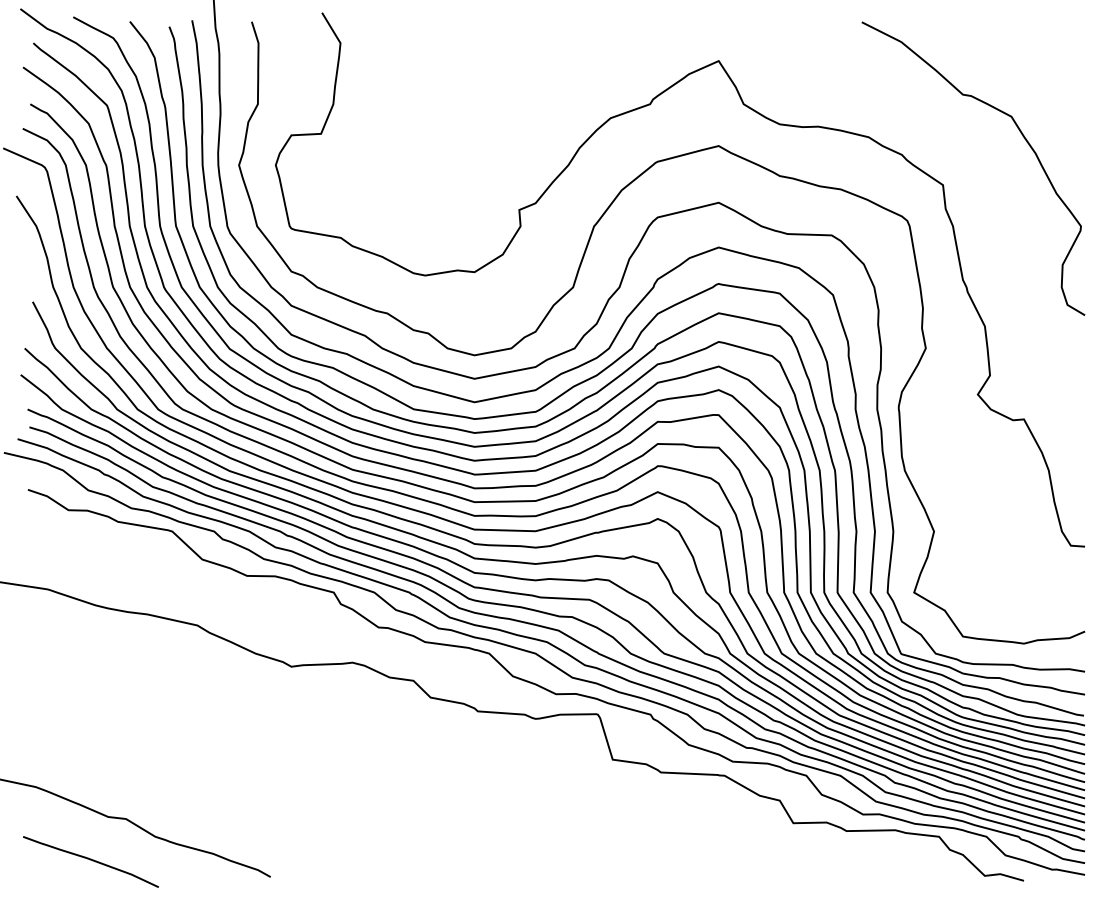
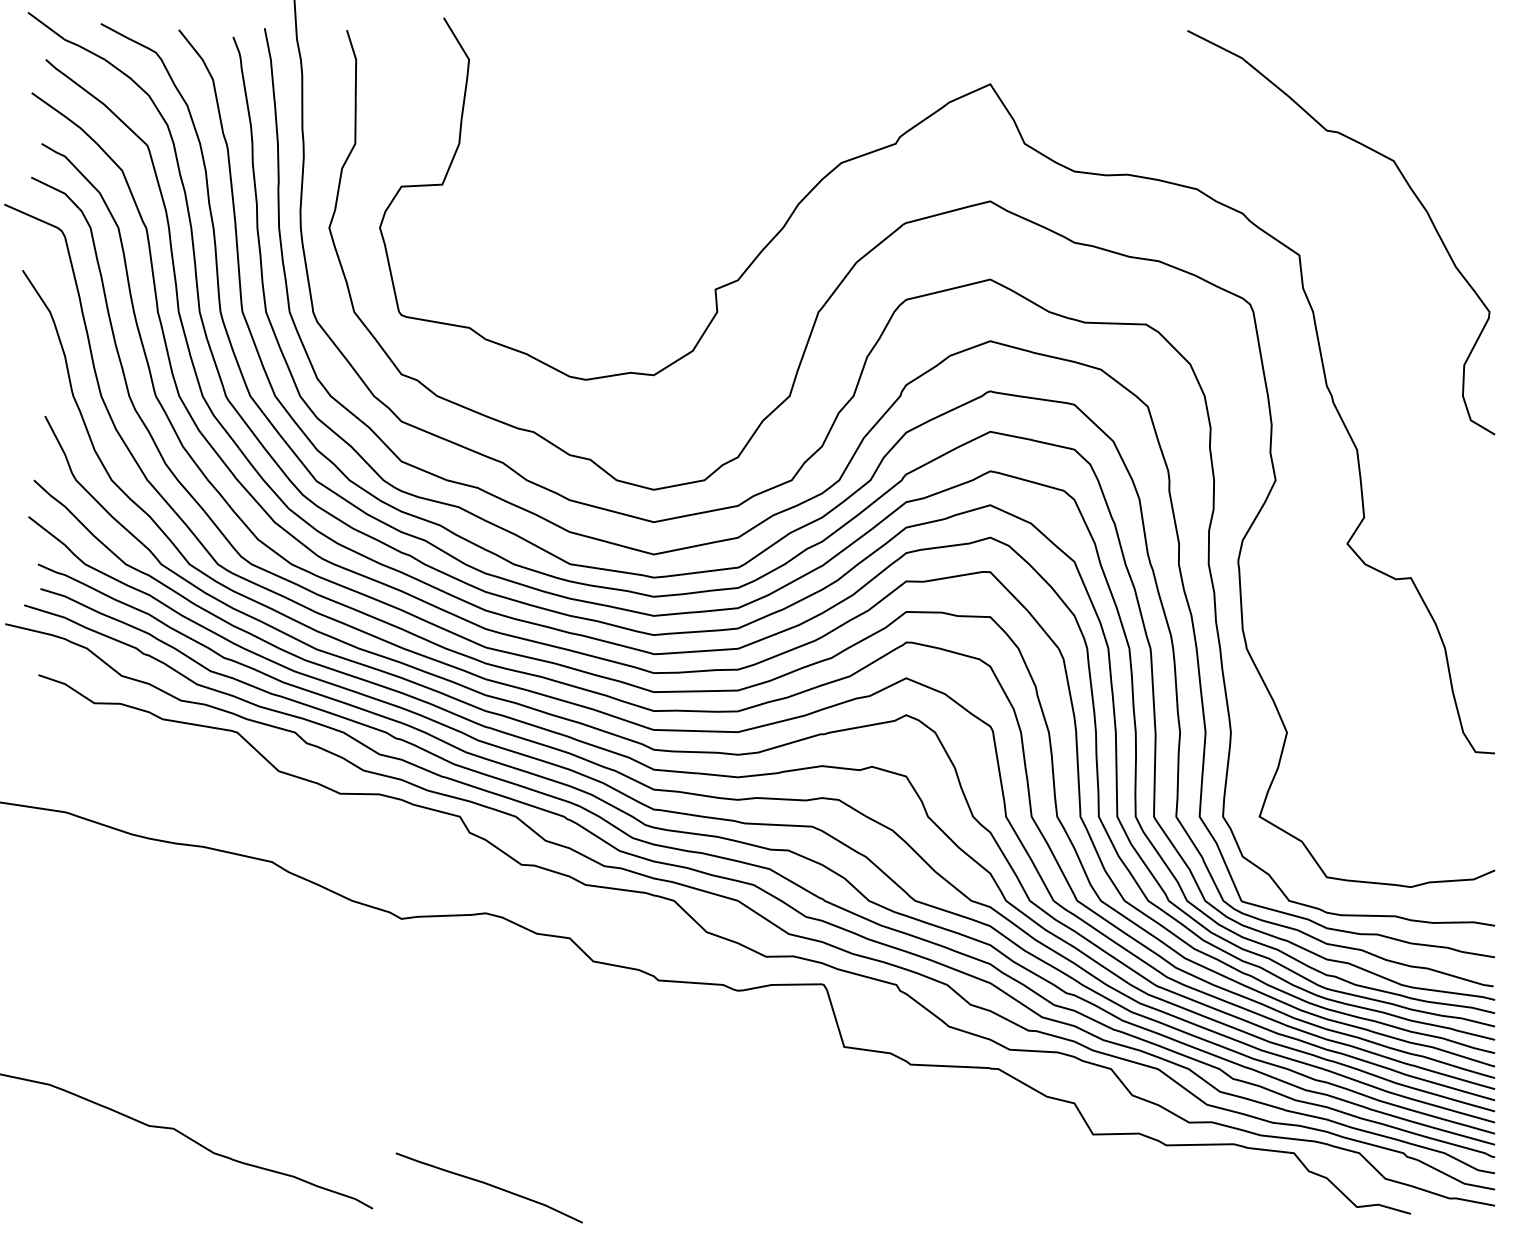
curve: (90, 860) -> (488, 1185), moved

